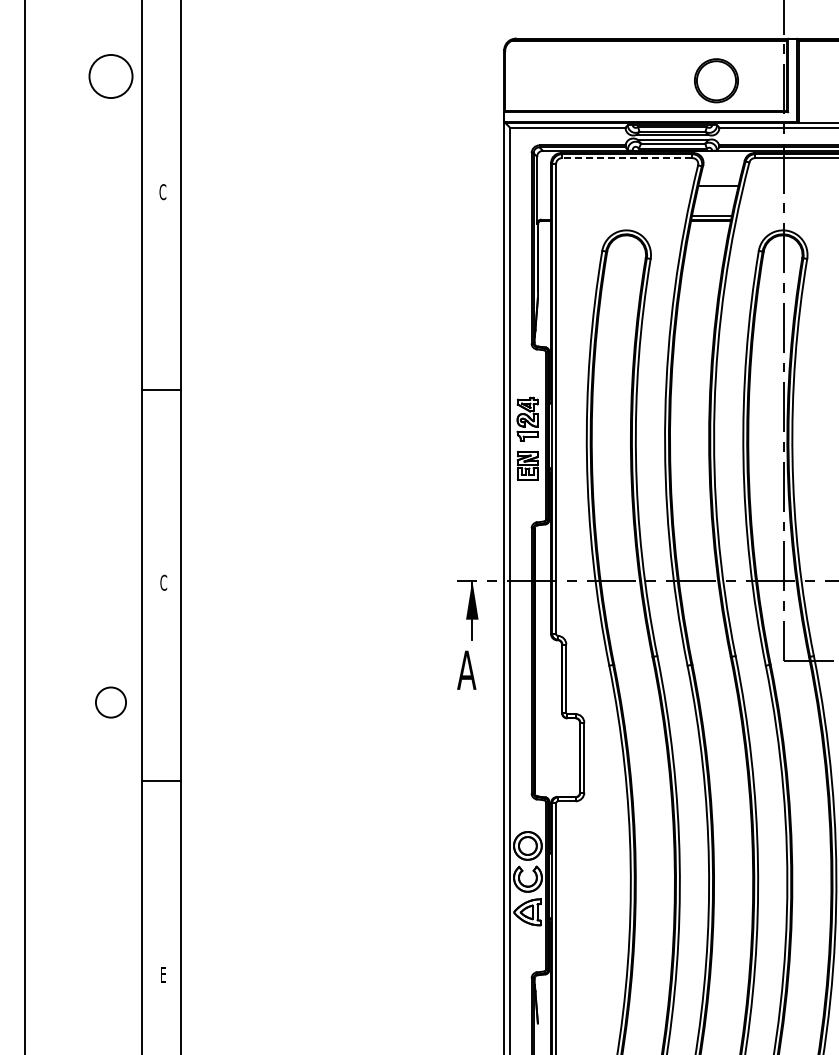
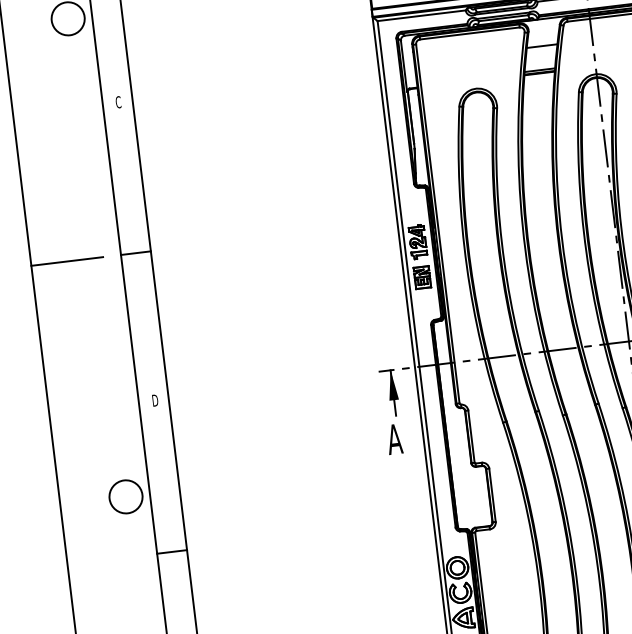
line: (626, 158) -> (469, 33), dashed -> solid
line: (71, 389) -> (66, 261), added
text: (163, 582) -> (155, 400), C -> D
circle: (110, 702) -> (125, 496), size x1.43

